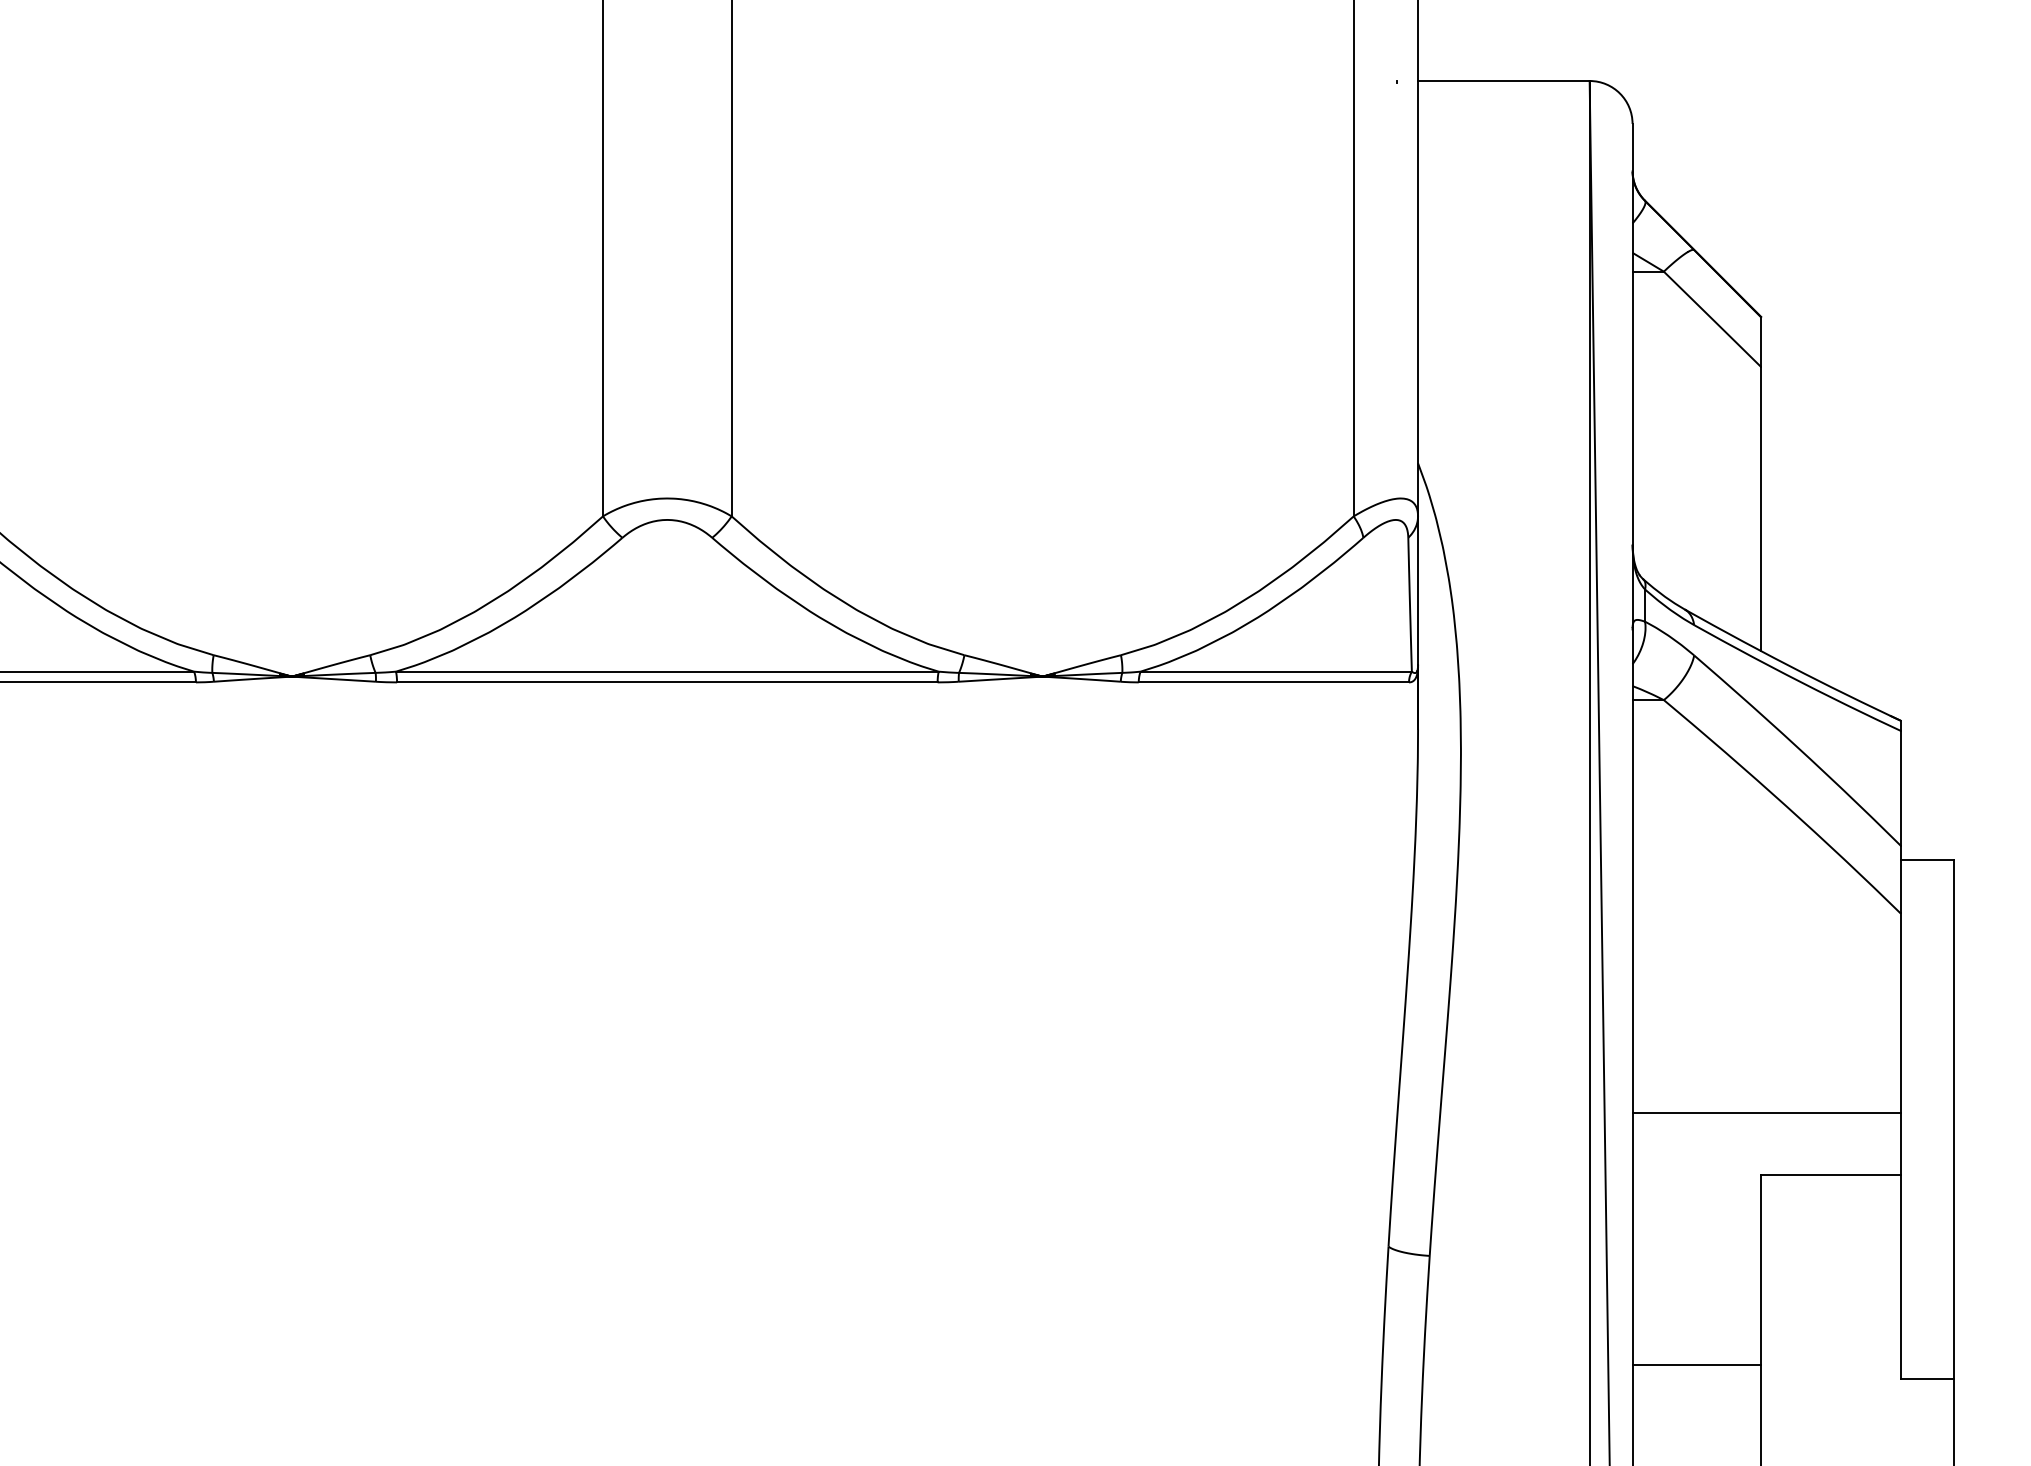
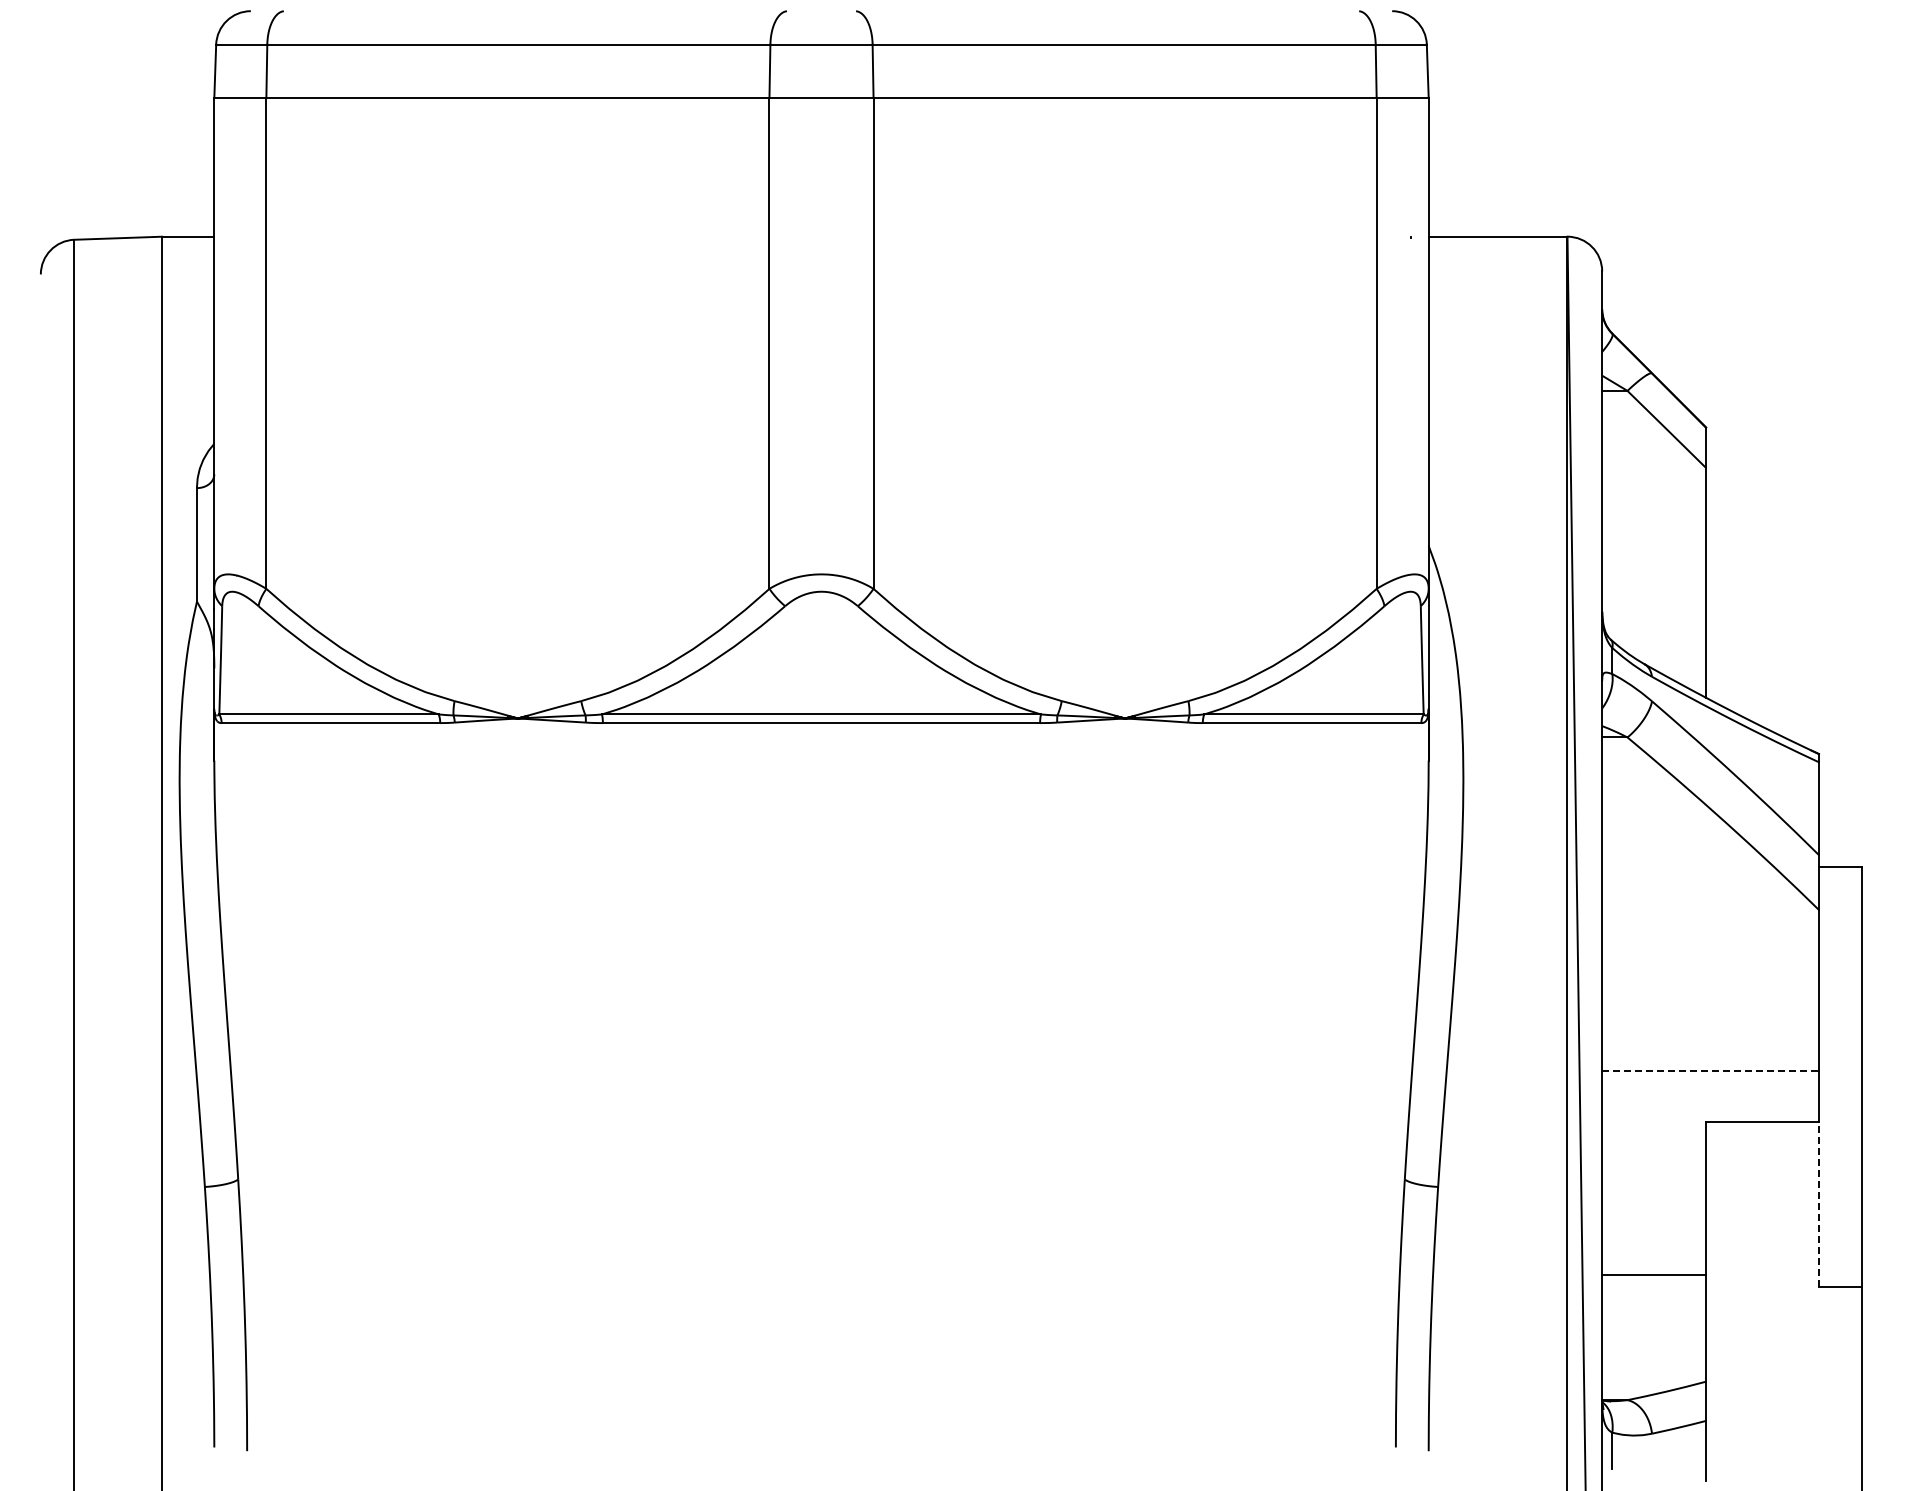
line: (1767, 1113) -> (1711, 1071), solid -> dashed
line: (1901, 1277) -> (1819, 1204), solid -> dashed

